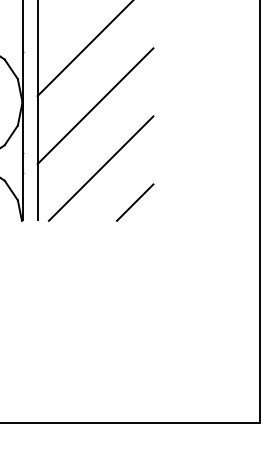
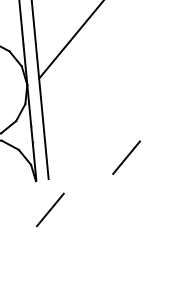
line: (95, 106) -> (86, 82), removed
line: (100, 168) -> (95, 132), removed
line: (36, 257) -> (50, 209), added

